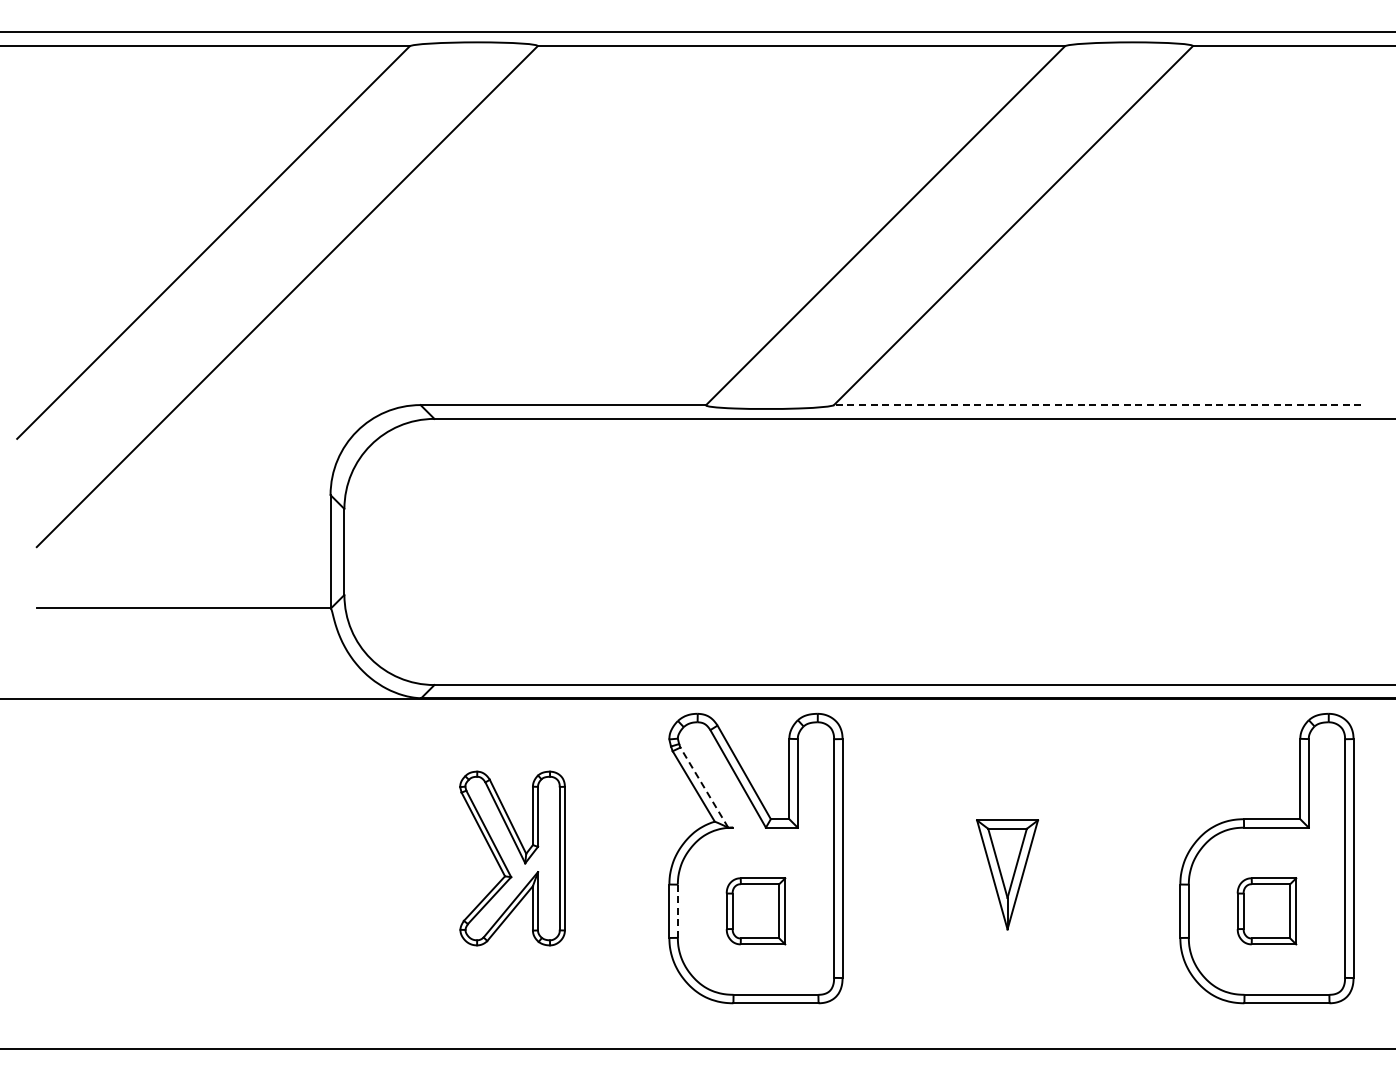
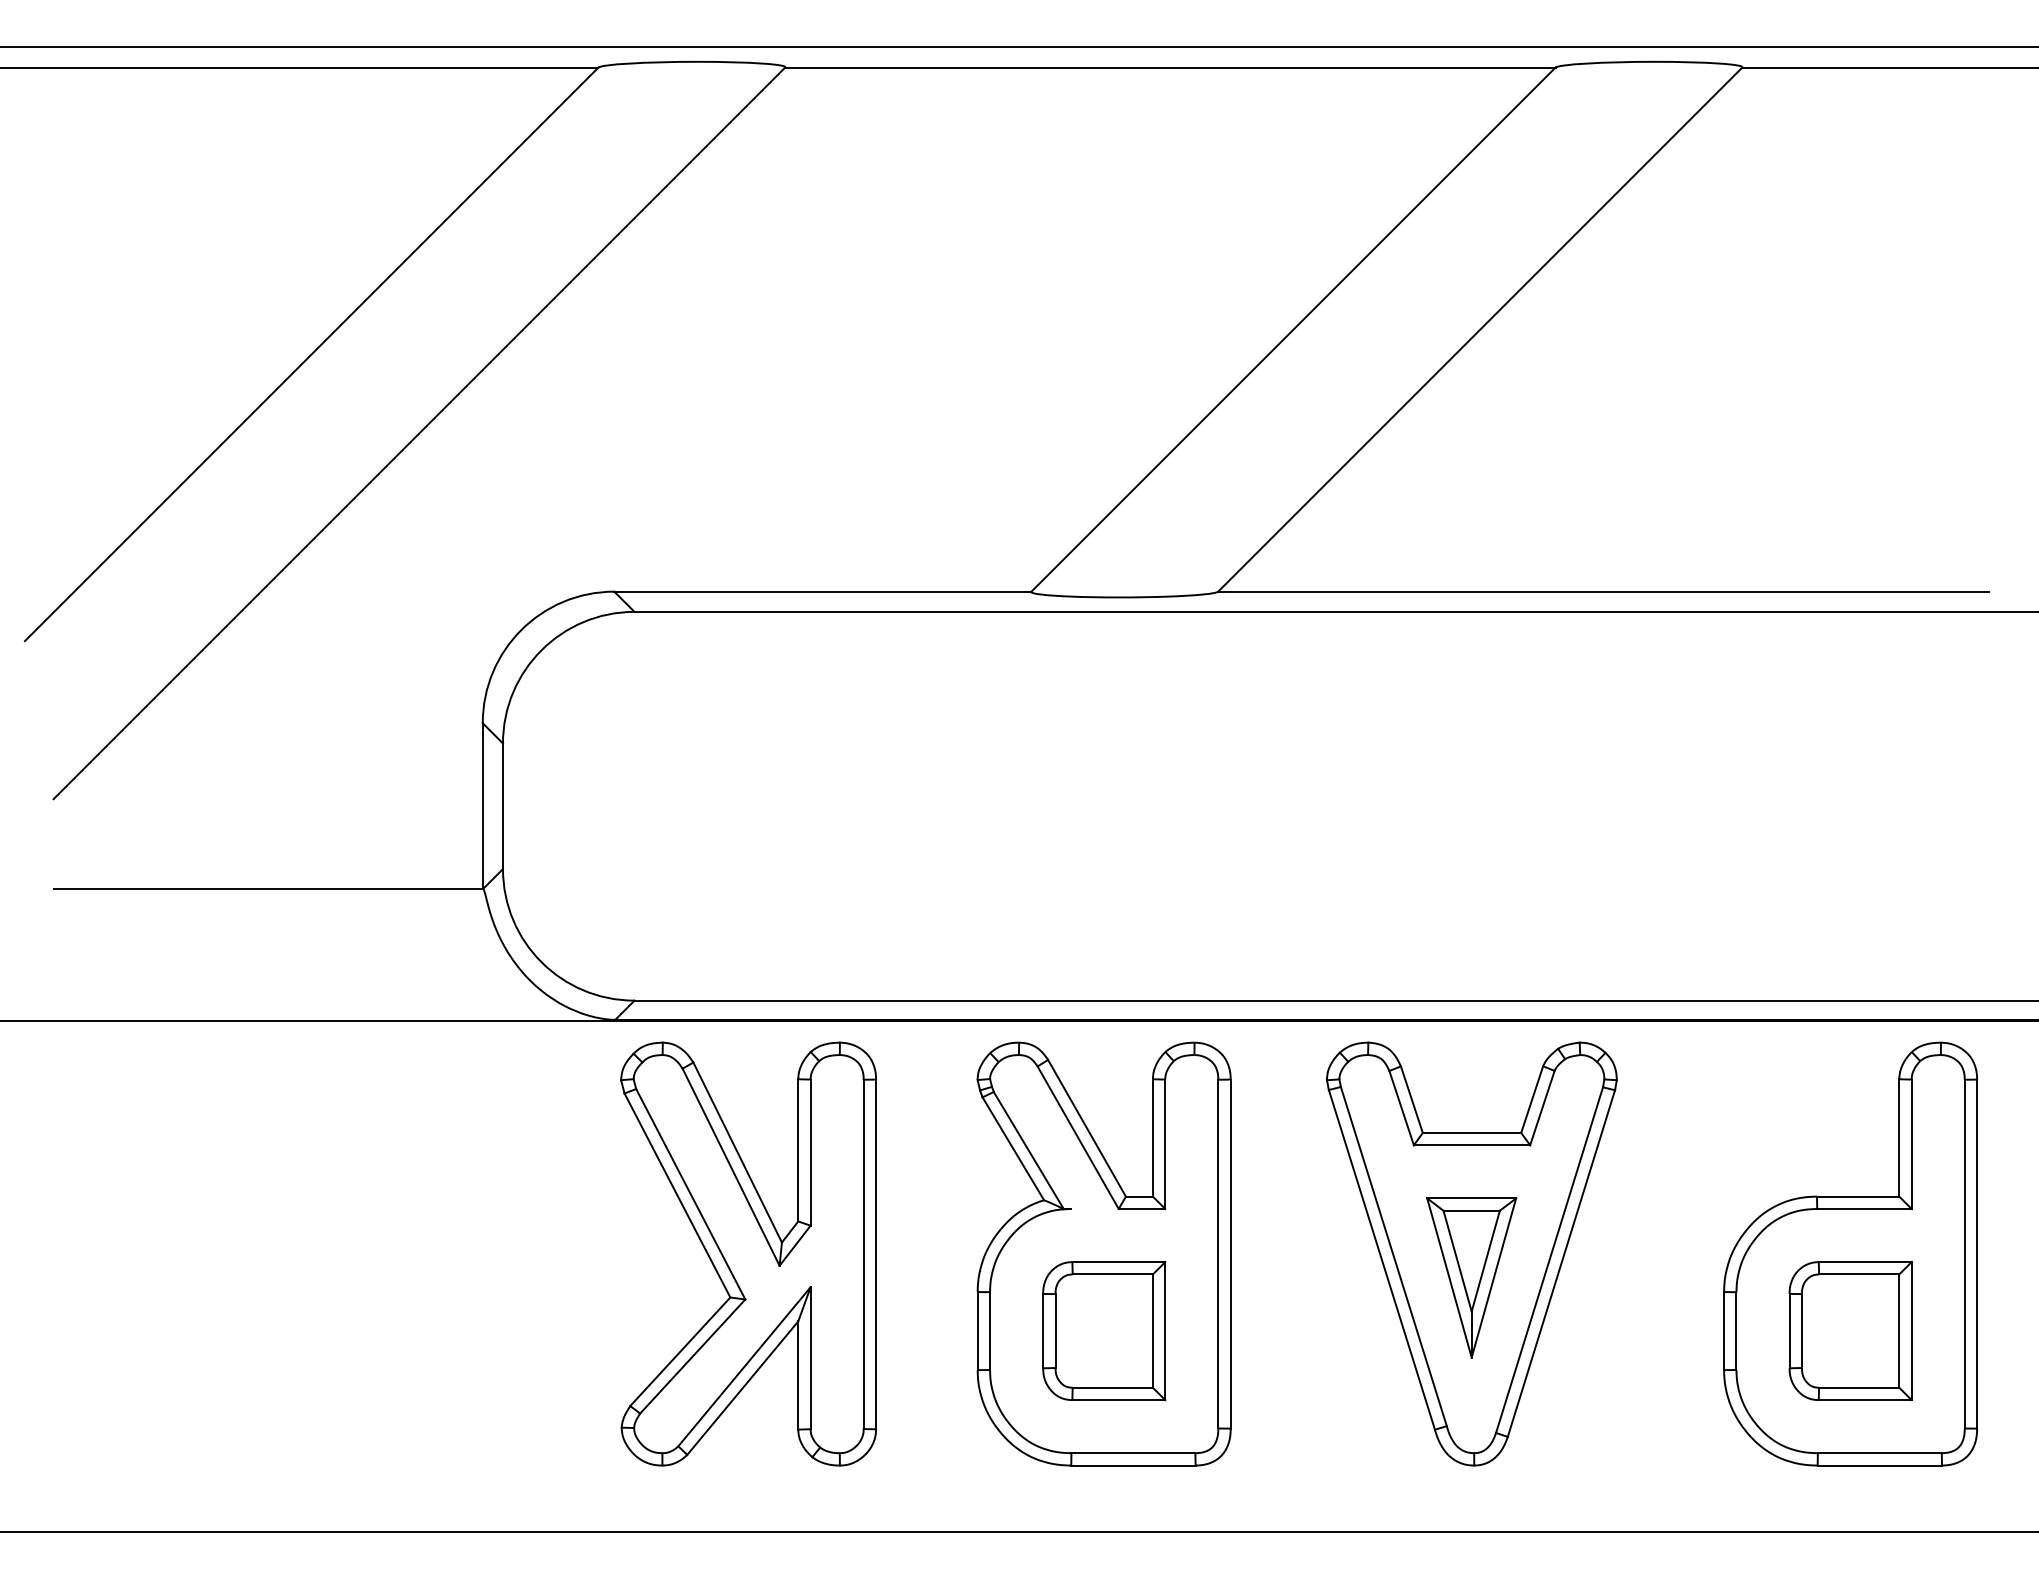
line: (1097, 405) -> (1603, 592), dashed -> solid
line: (704, 787) -> (1028, 1150), dashed -> solid
part: (512, 858) -> (748, 1254), size x1.67
part: (1007, 858) -> (1471, 1254), added
line: (677, 911) -> (989, 1331), dashed -> solid
part: (755, 911) -> (1103, 1331), size x1.43
part: (1266, 911) -> (1849, 1331), size x1.43

